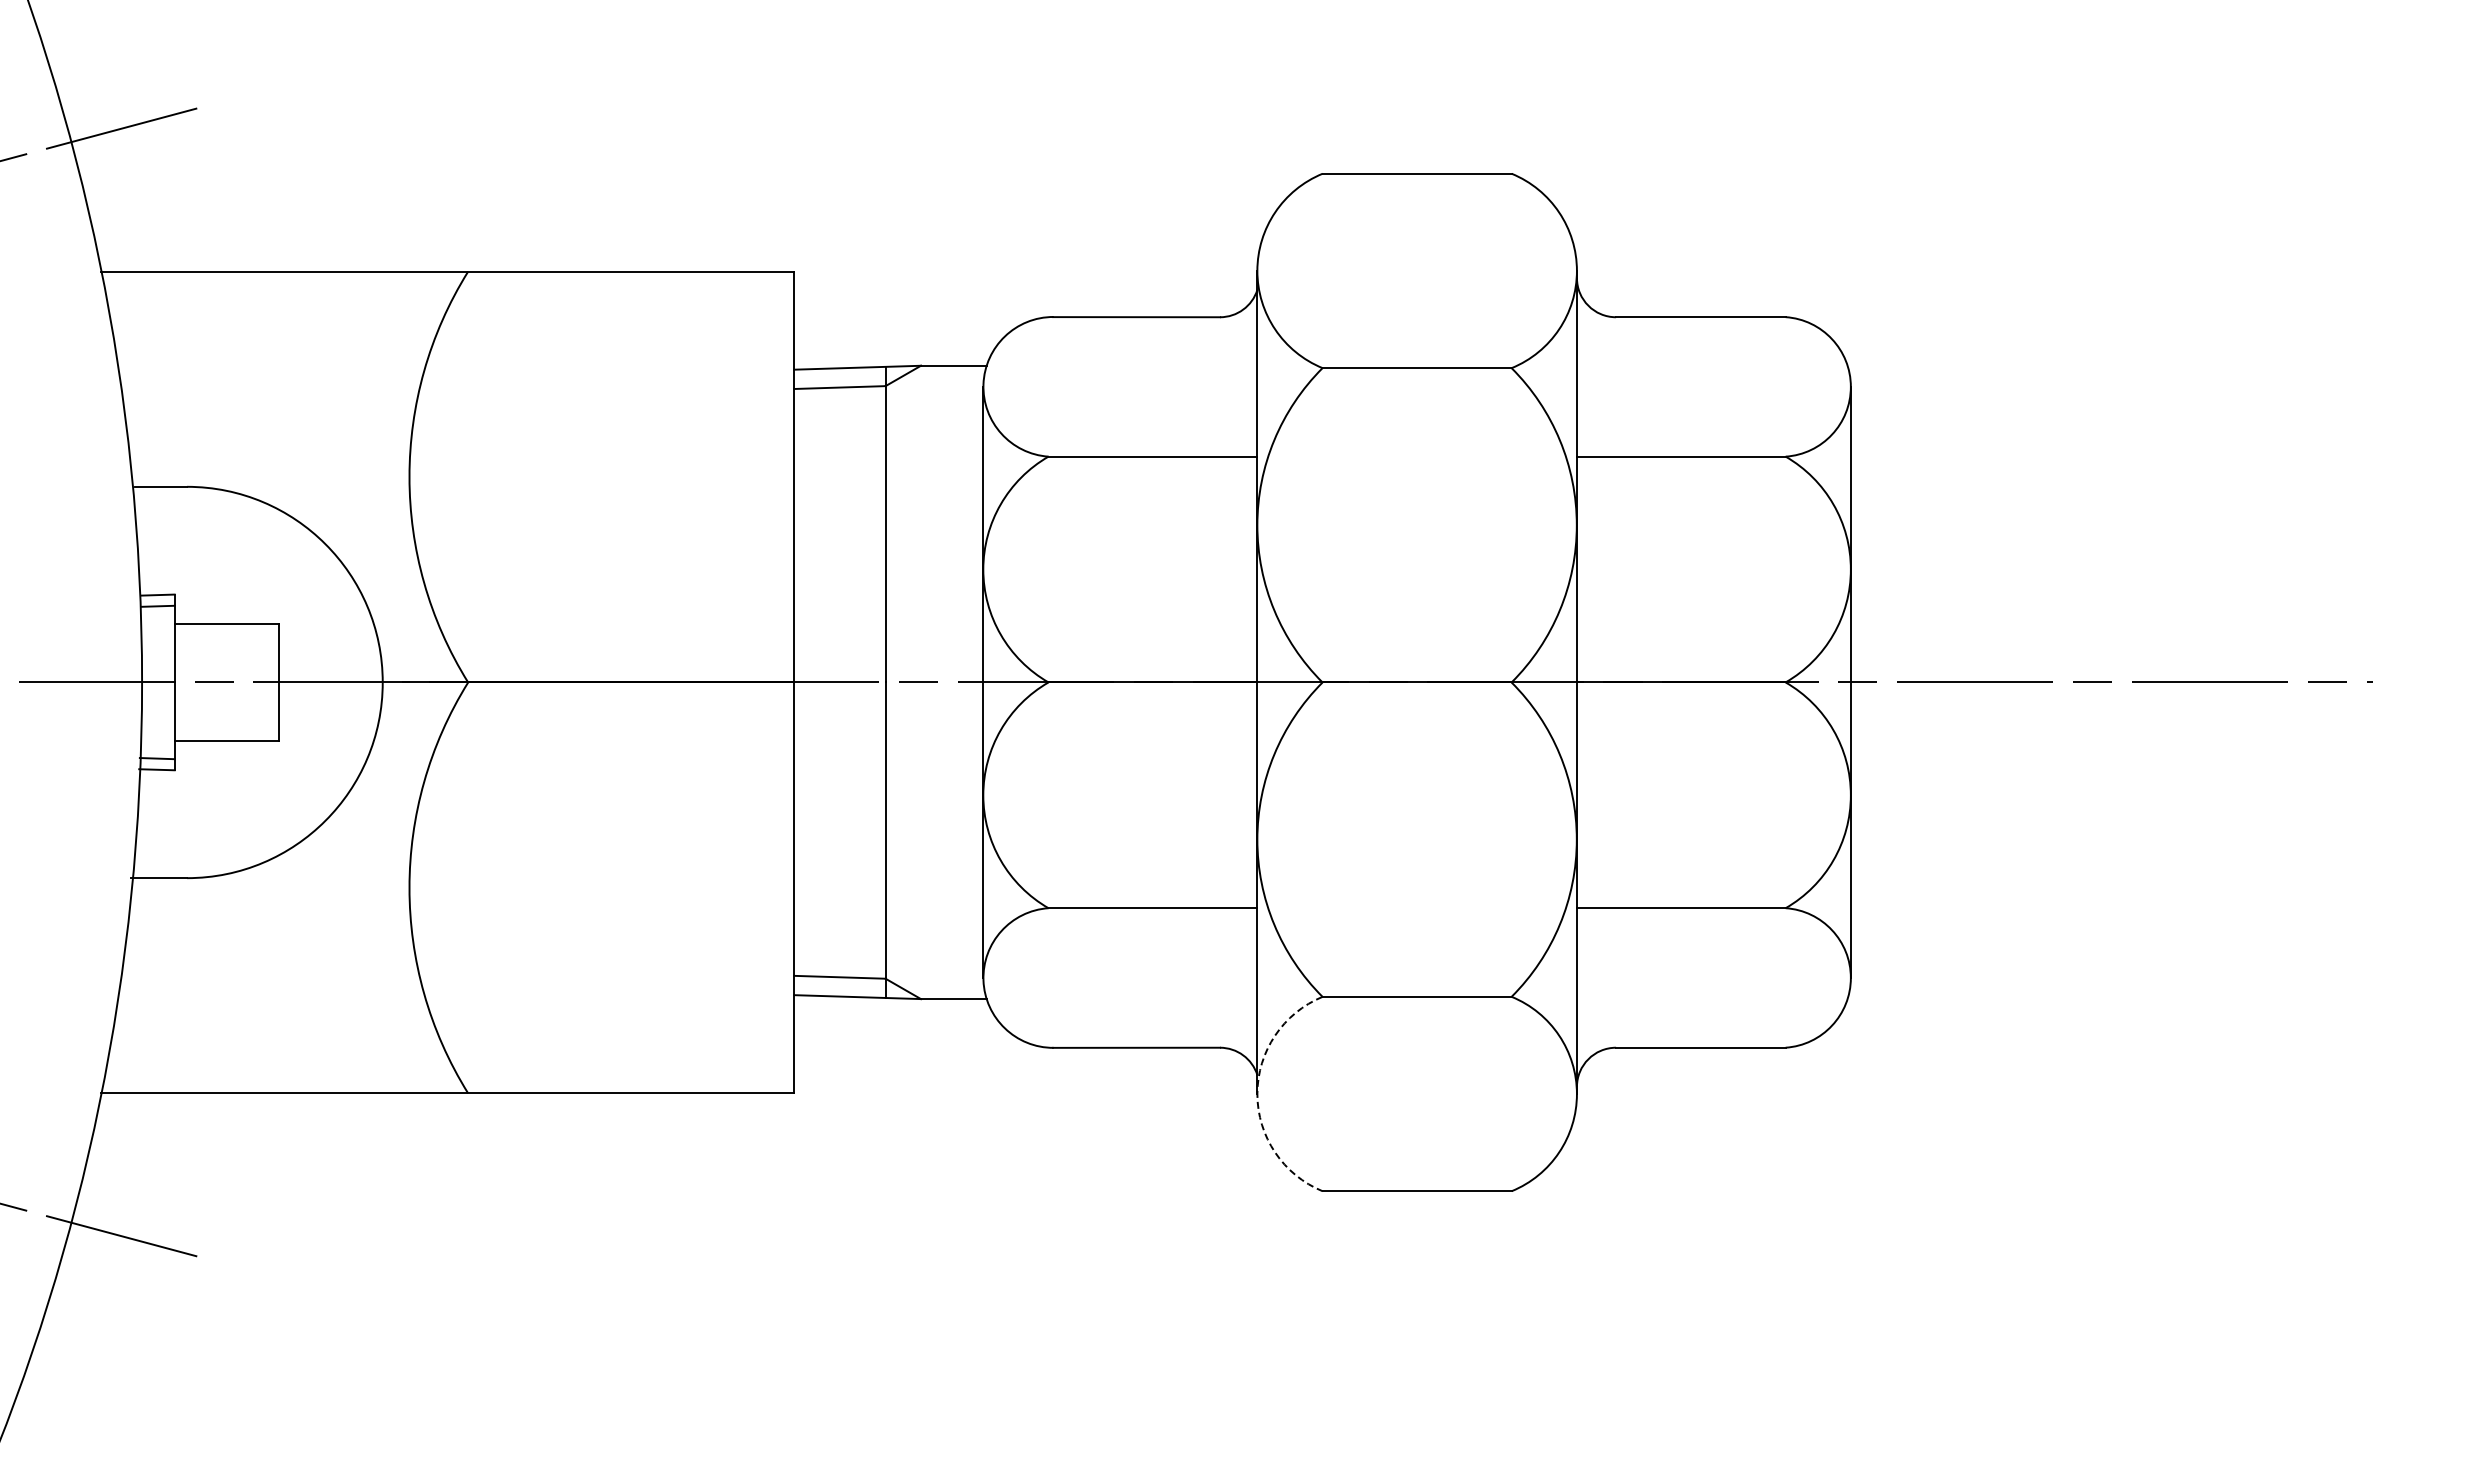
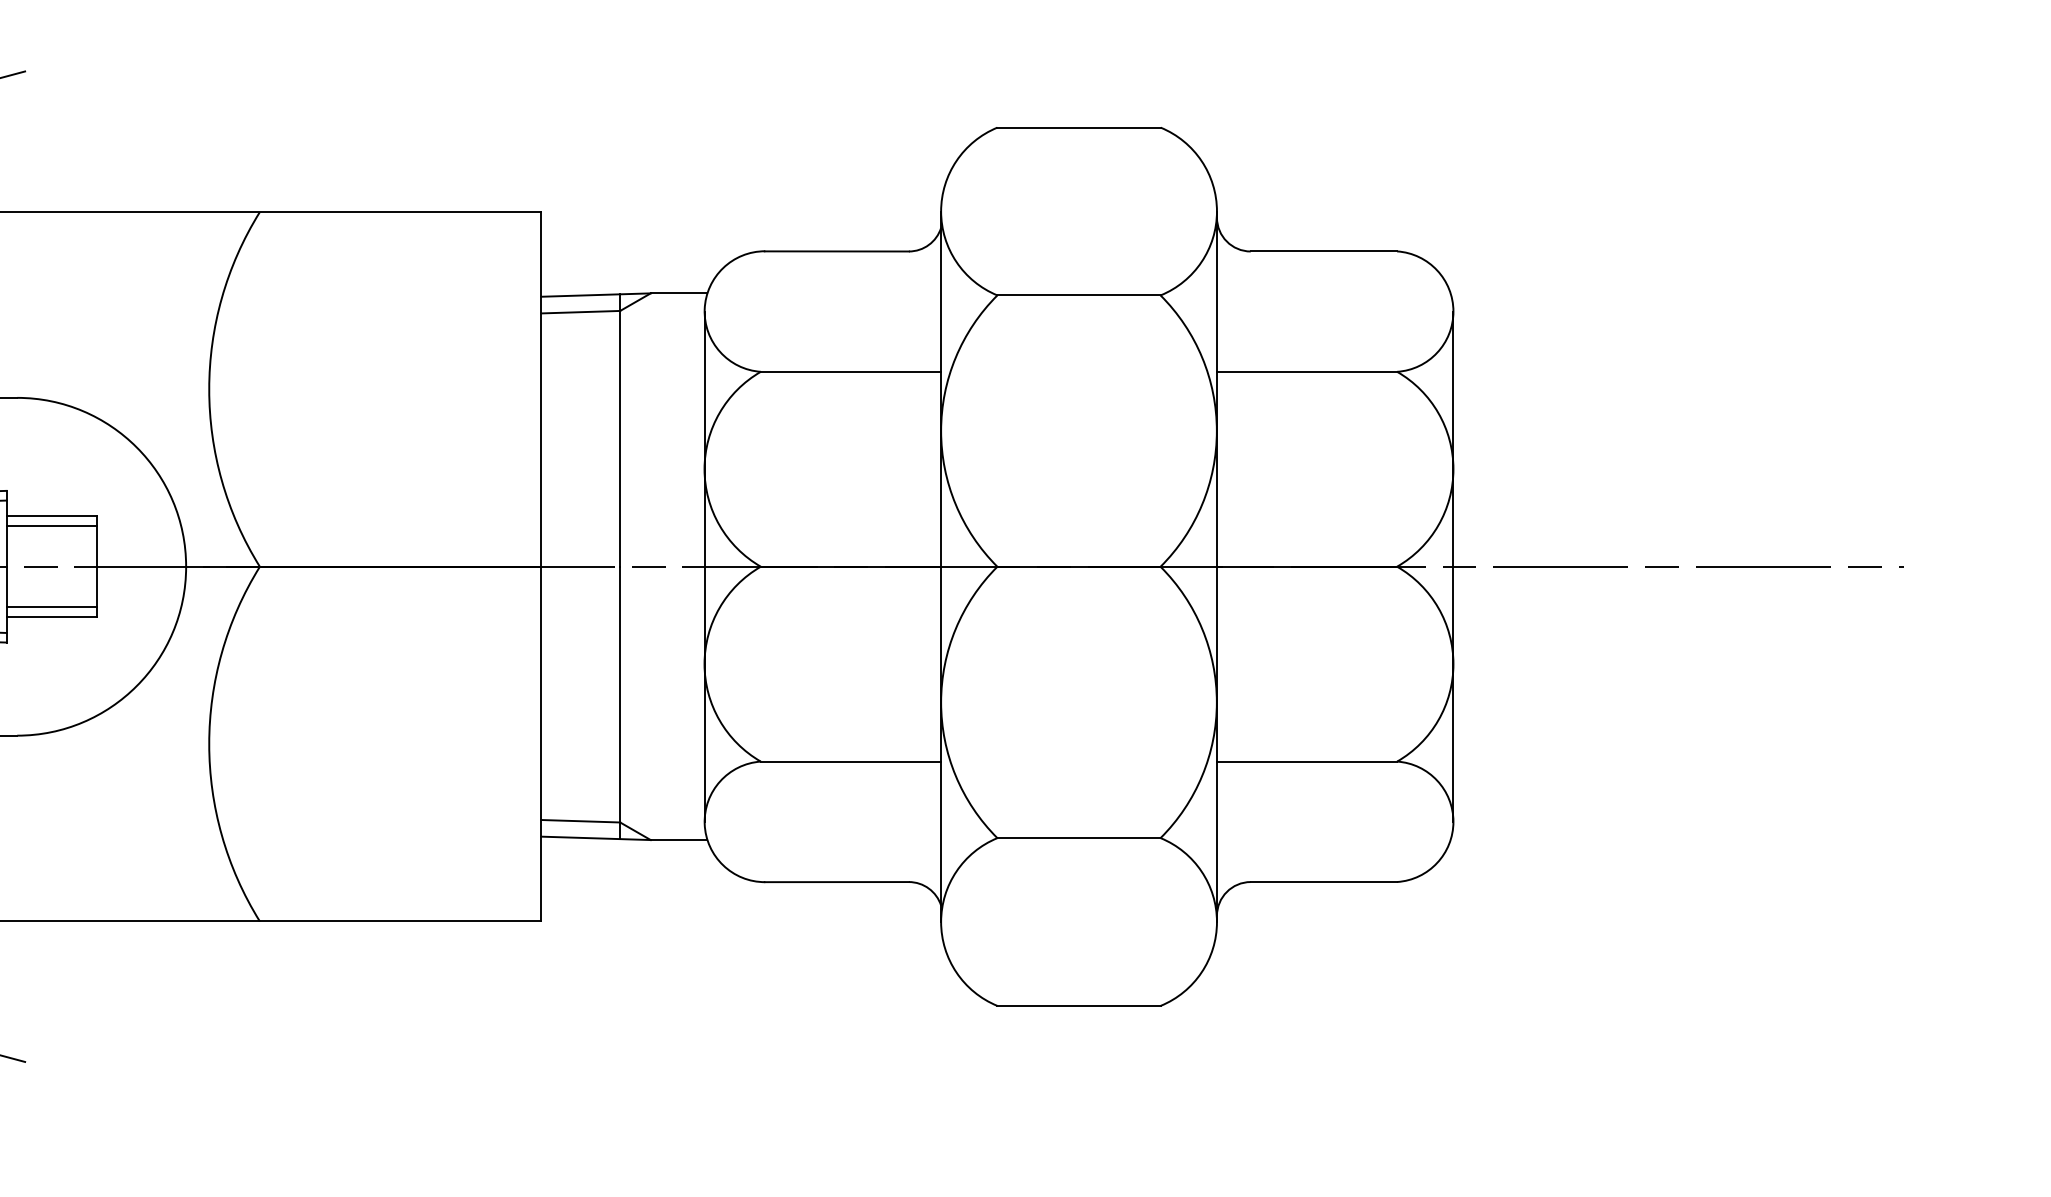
line: (226, 635) -> (51, 526), added
line: (226, 729) -> (51, 607), added
arc: (1257, 1094) -> (941, 922), dashed -> solid

